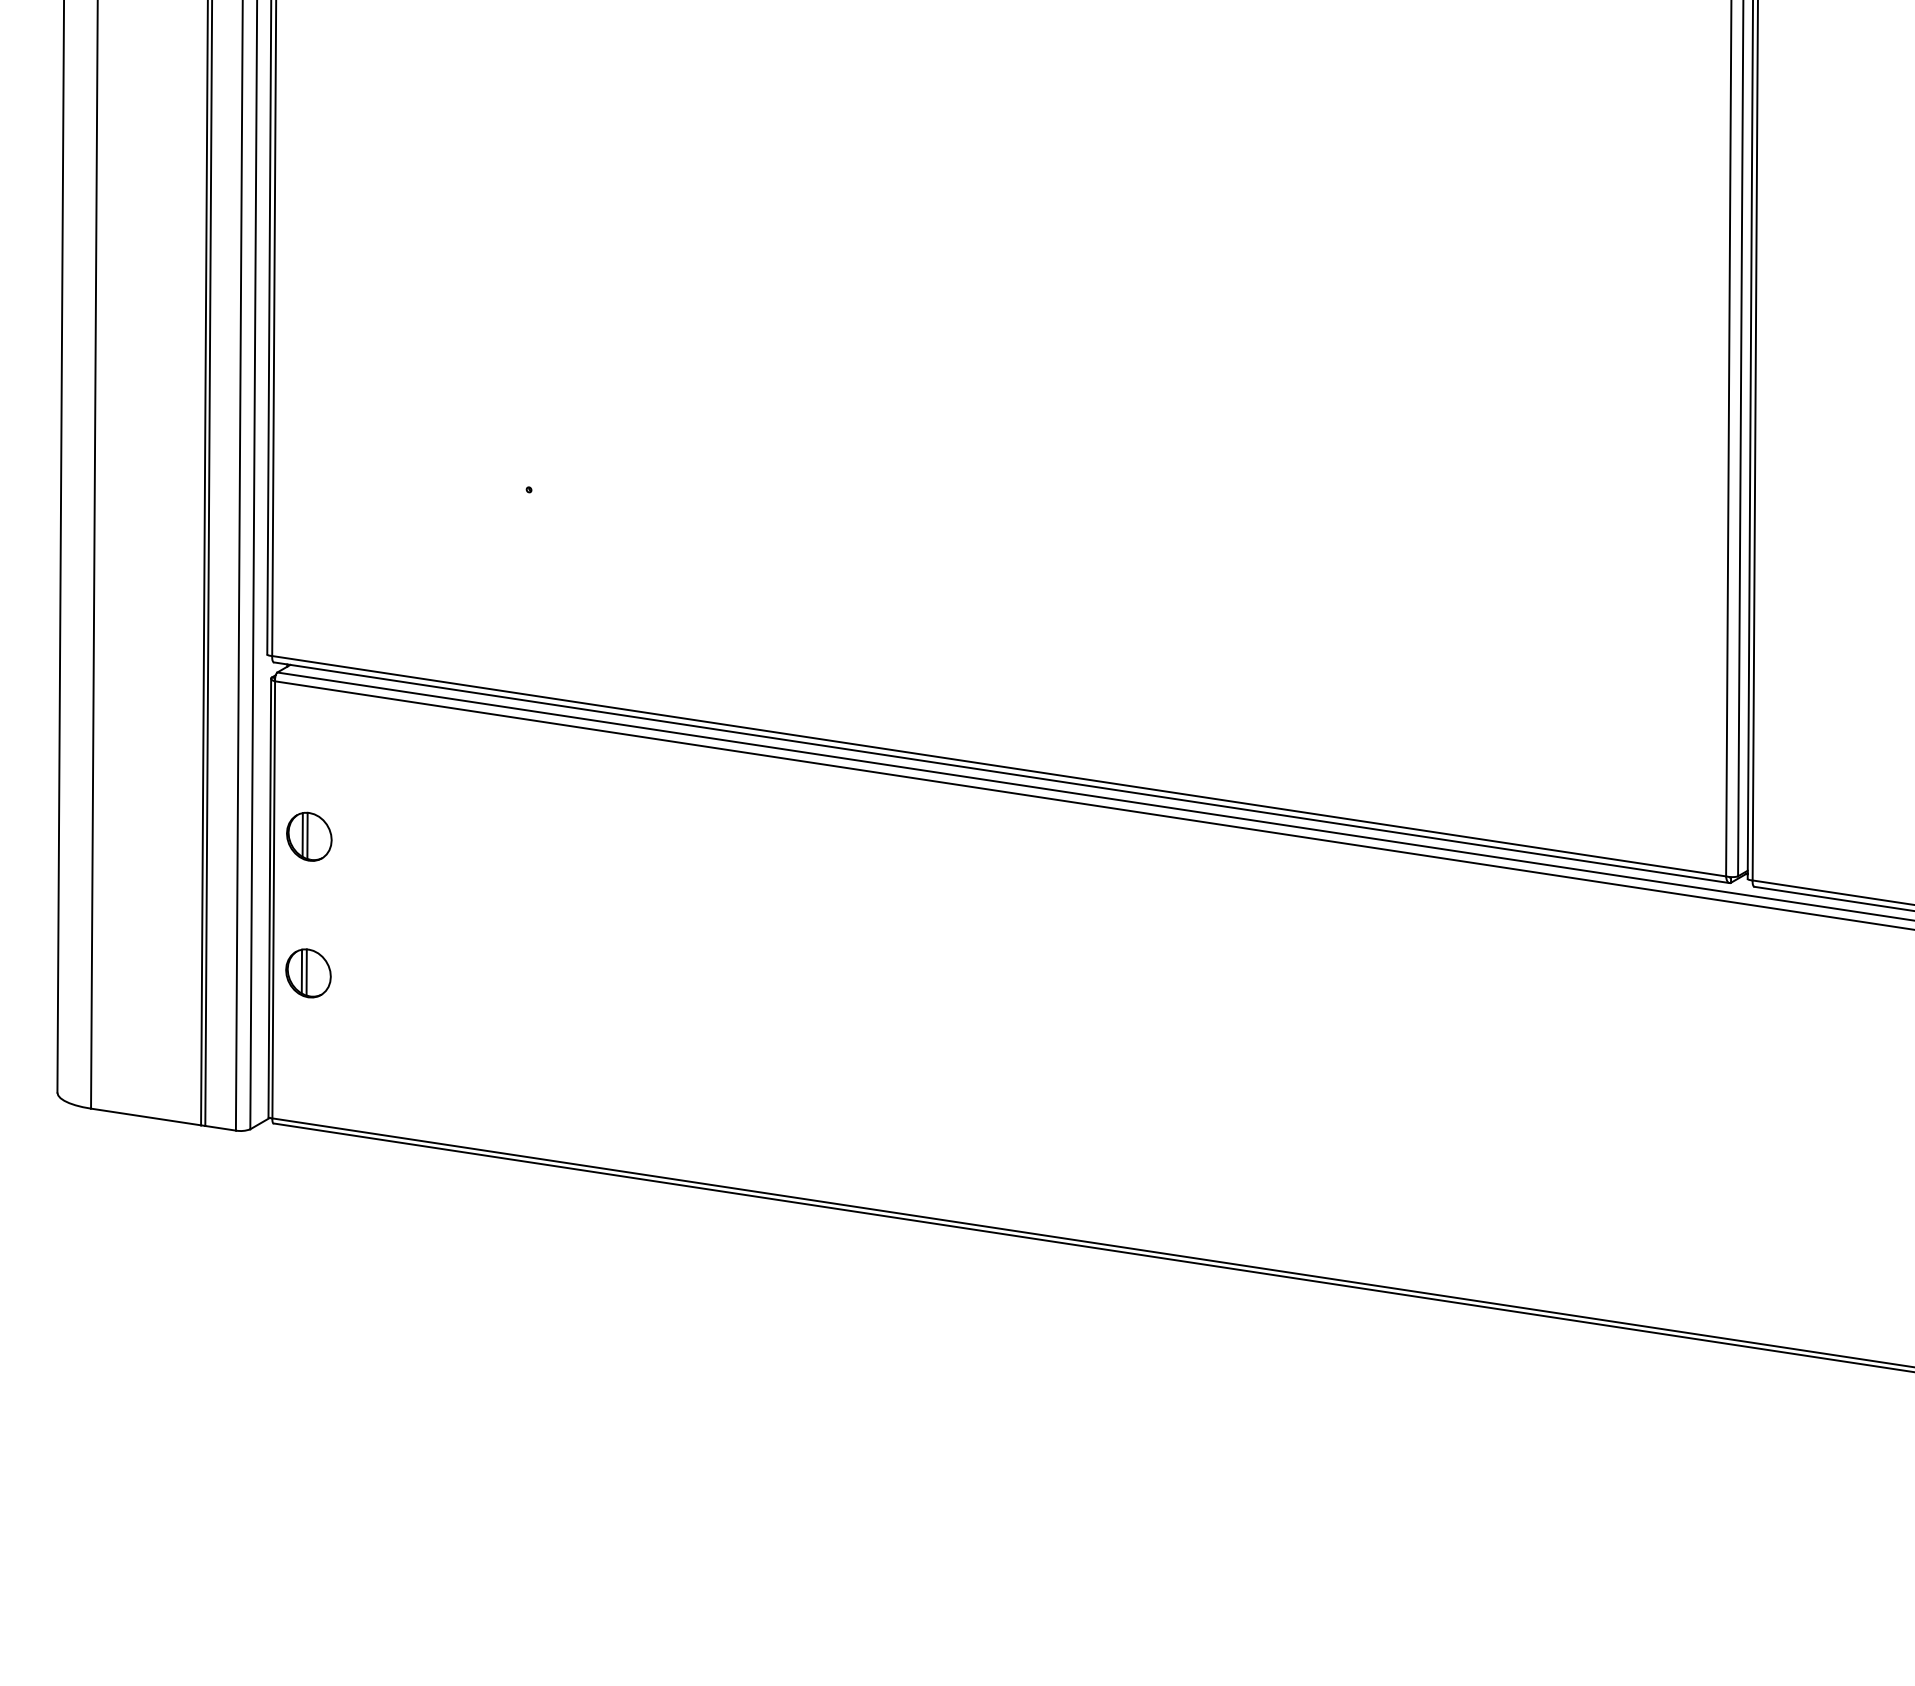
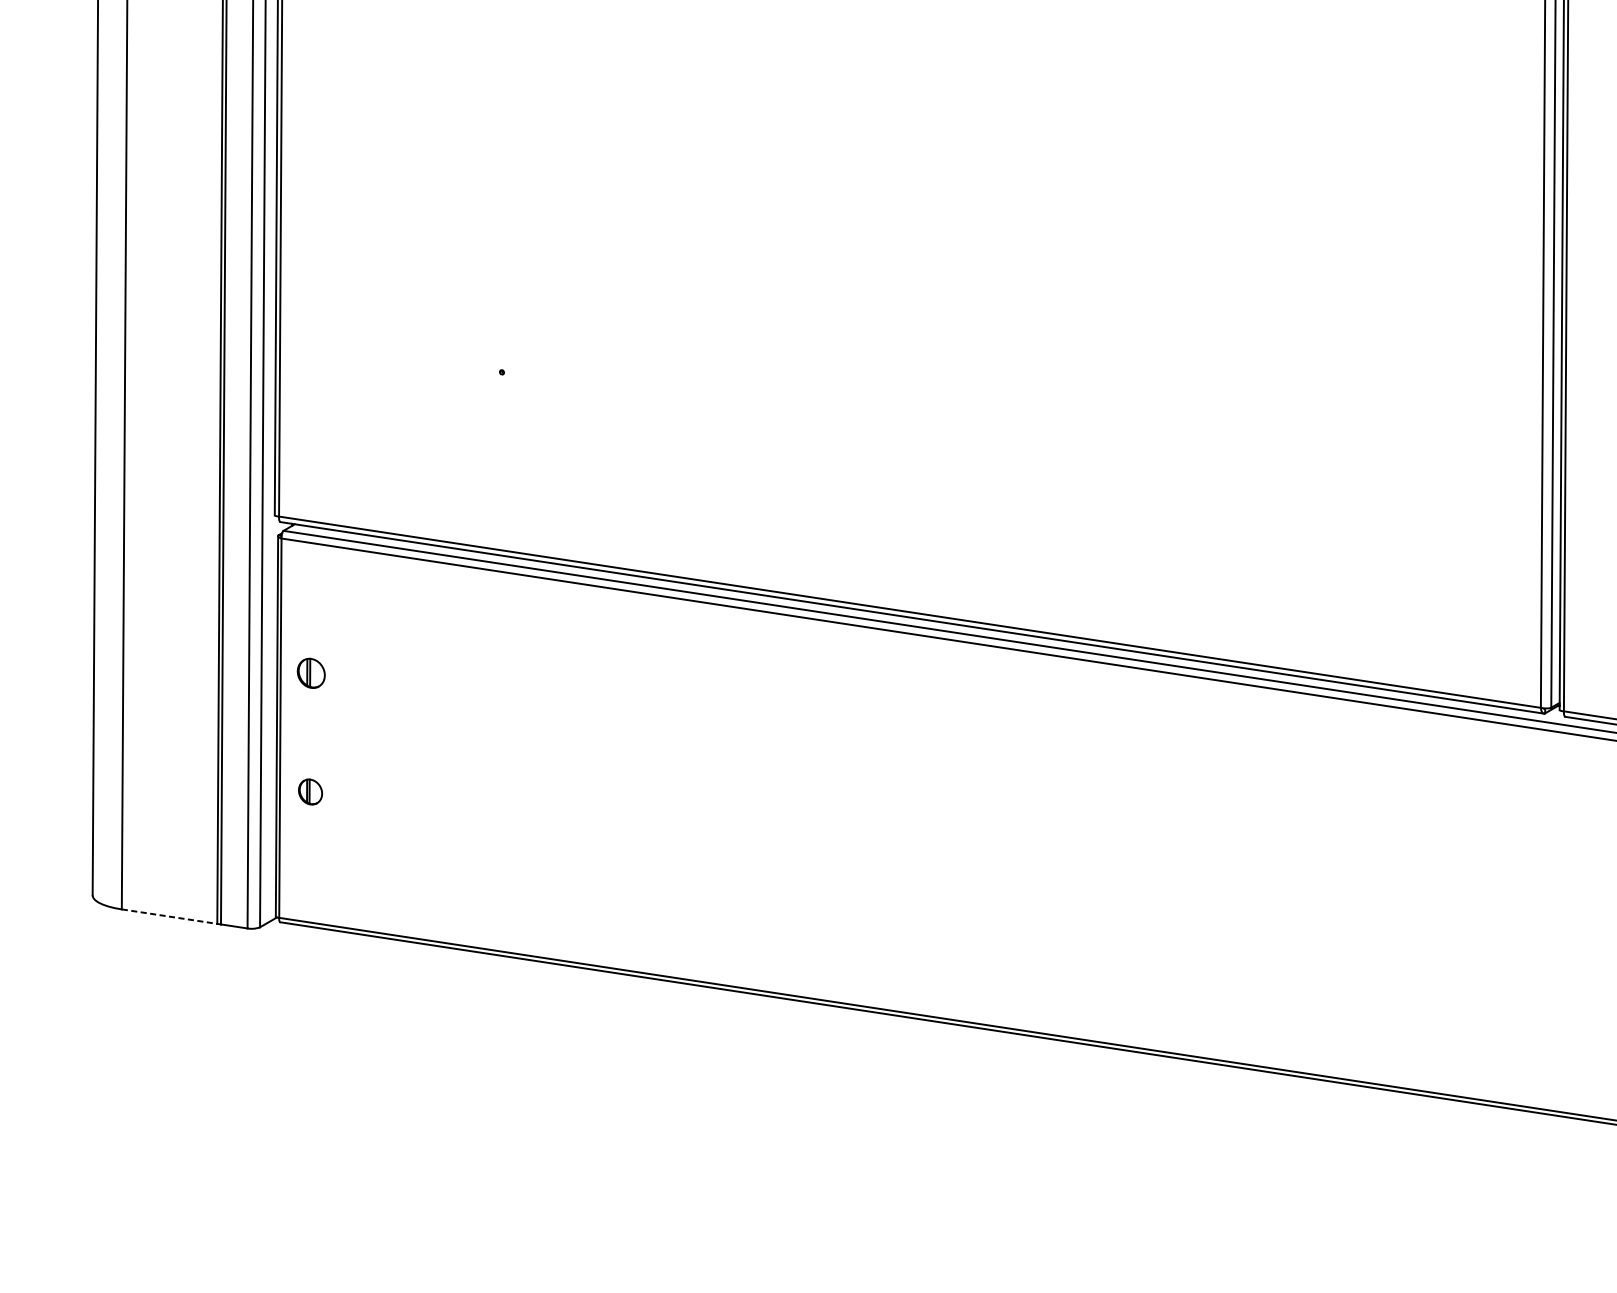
part: (309, 836) -> (311, 673), size x0.7
part: (308, 973) -> (310, 792), size x0.6
line: (146, 1116) -> (169, 916), solid -> dashed

